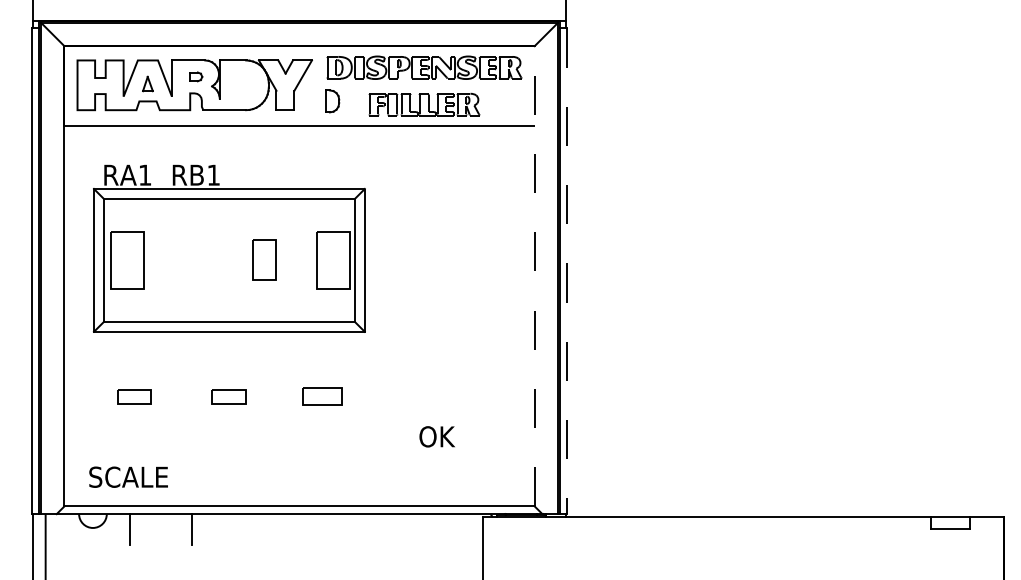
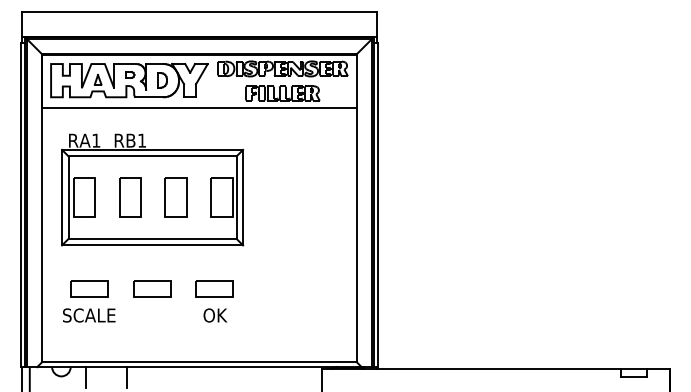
part: (332, 101) -> (162, 80), moved
part: (196, 260) -> (130, 197), added
part: (263, 260) -> (175, 197), size x1.43
line: (567, 272) -> (378, 205), dashed -> solid
line: (534, 276) -> (356, 208), dashed -> solid
part: (134, 396) -> (89, 288), size x1.67
part: (229, 396) -> (152, 288), size x1.67
part: (322, 396) -> (214, 288), size x1.43
text: (437, 436) -> (215, 315), moved
text: (129, 477) -> (89, 315), moved

